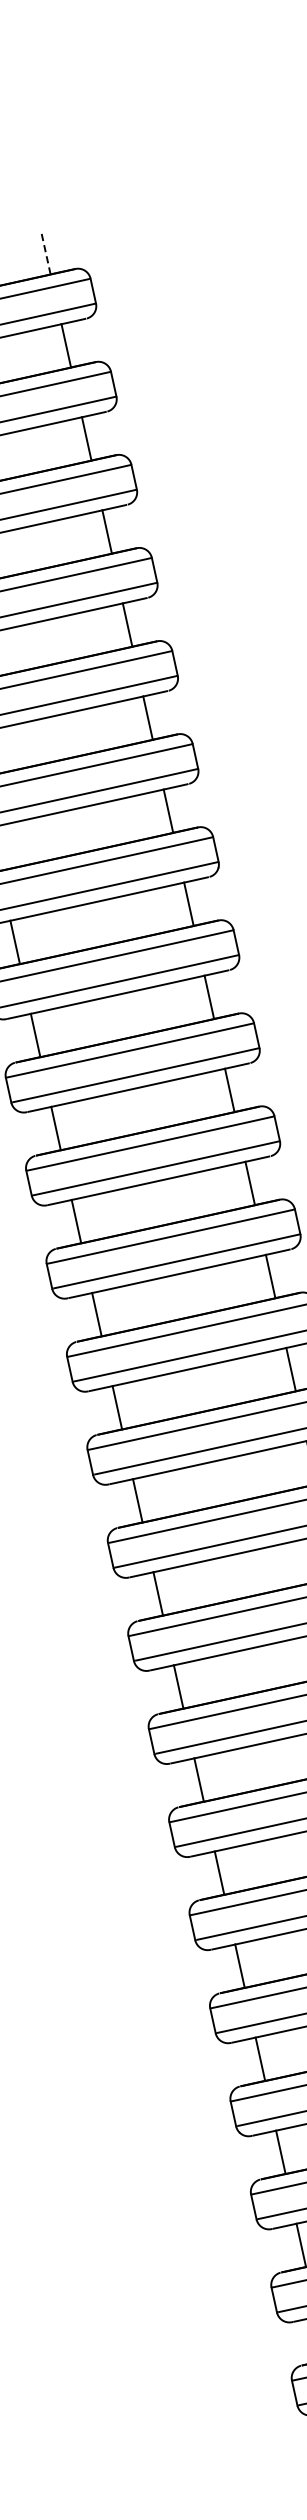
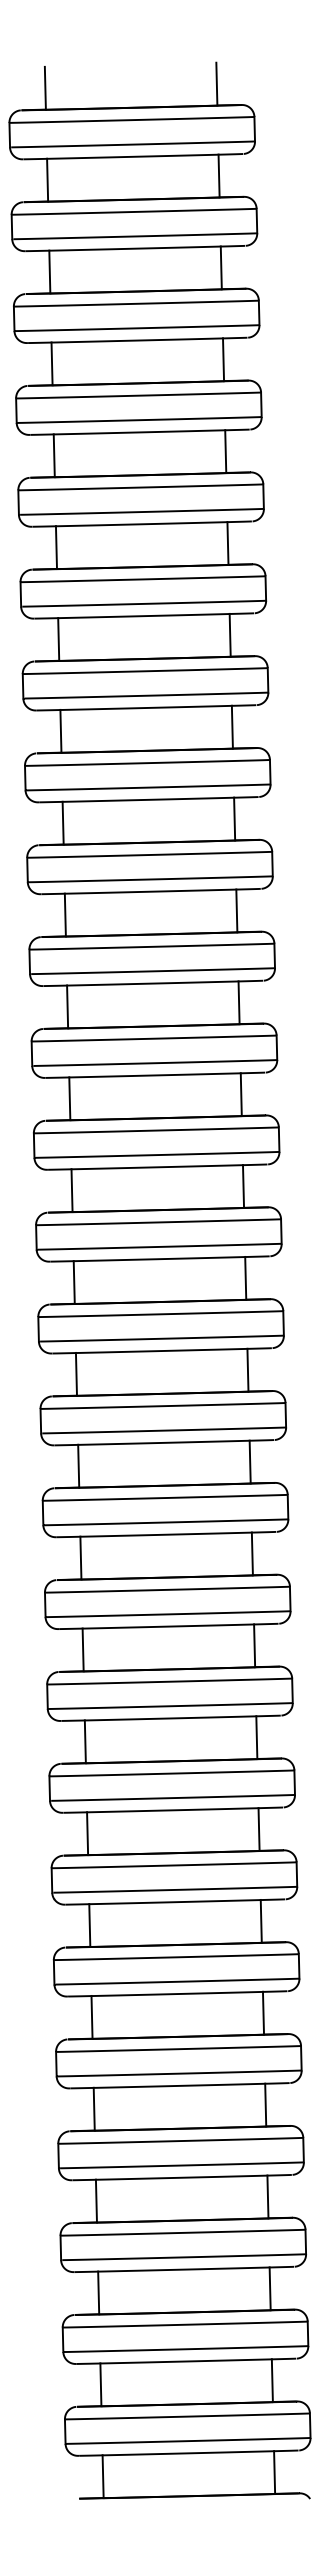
line: (45, 252) -> (216, 83), dashed -> solid

